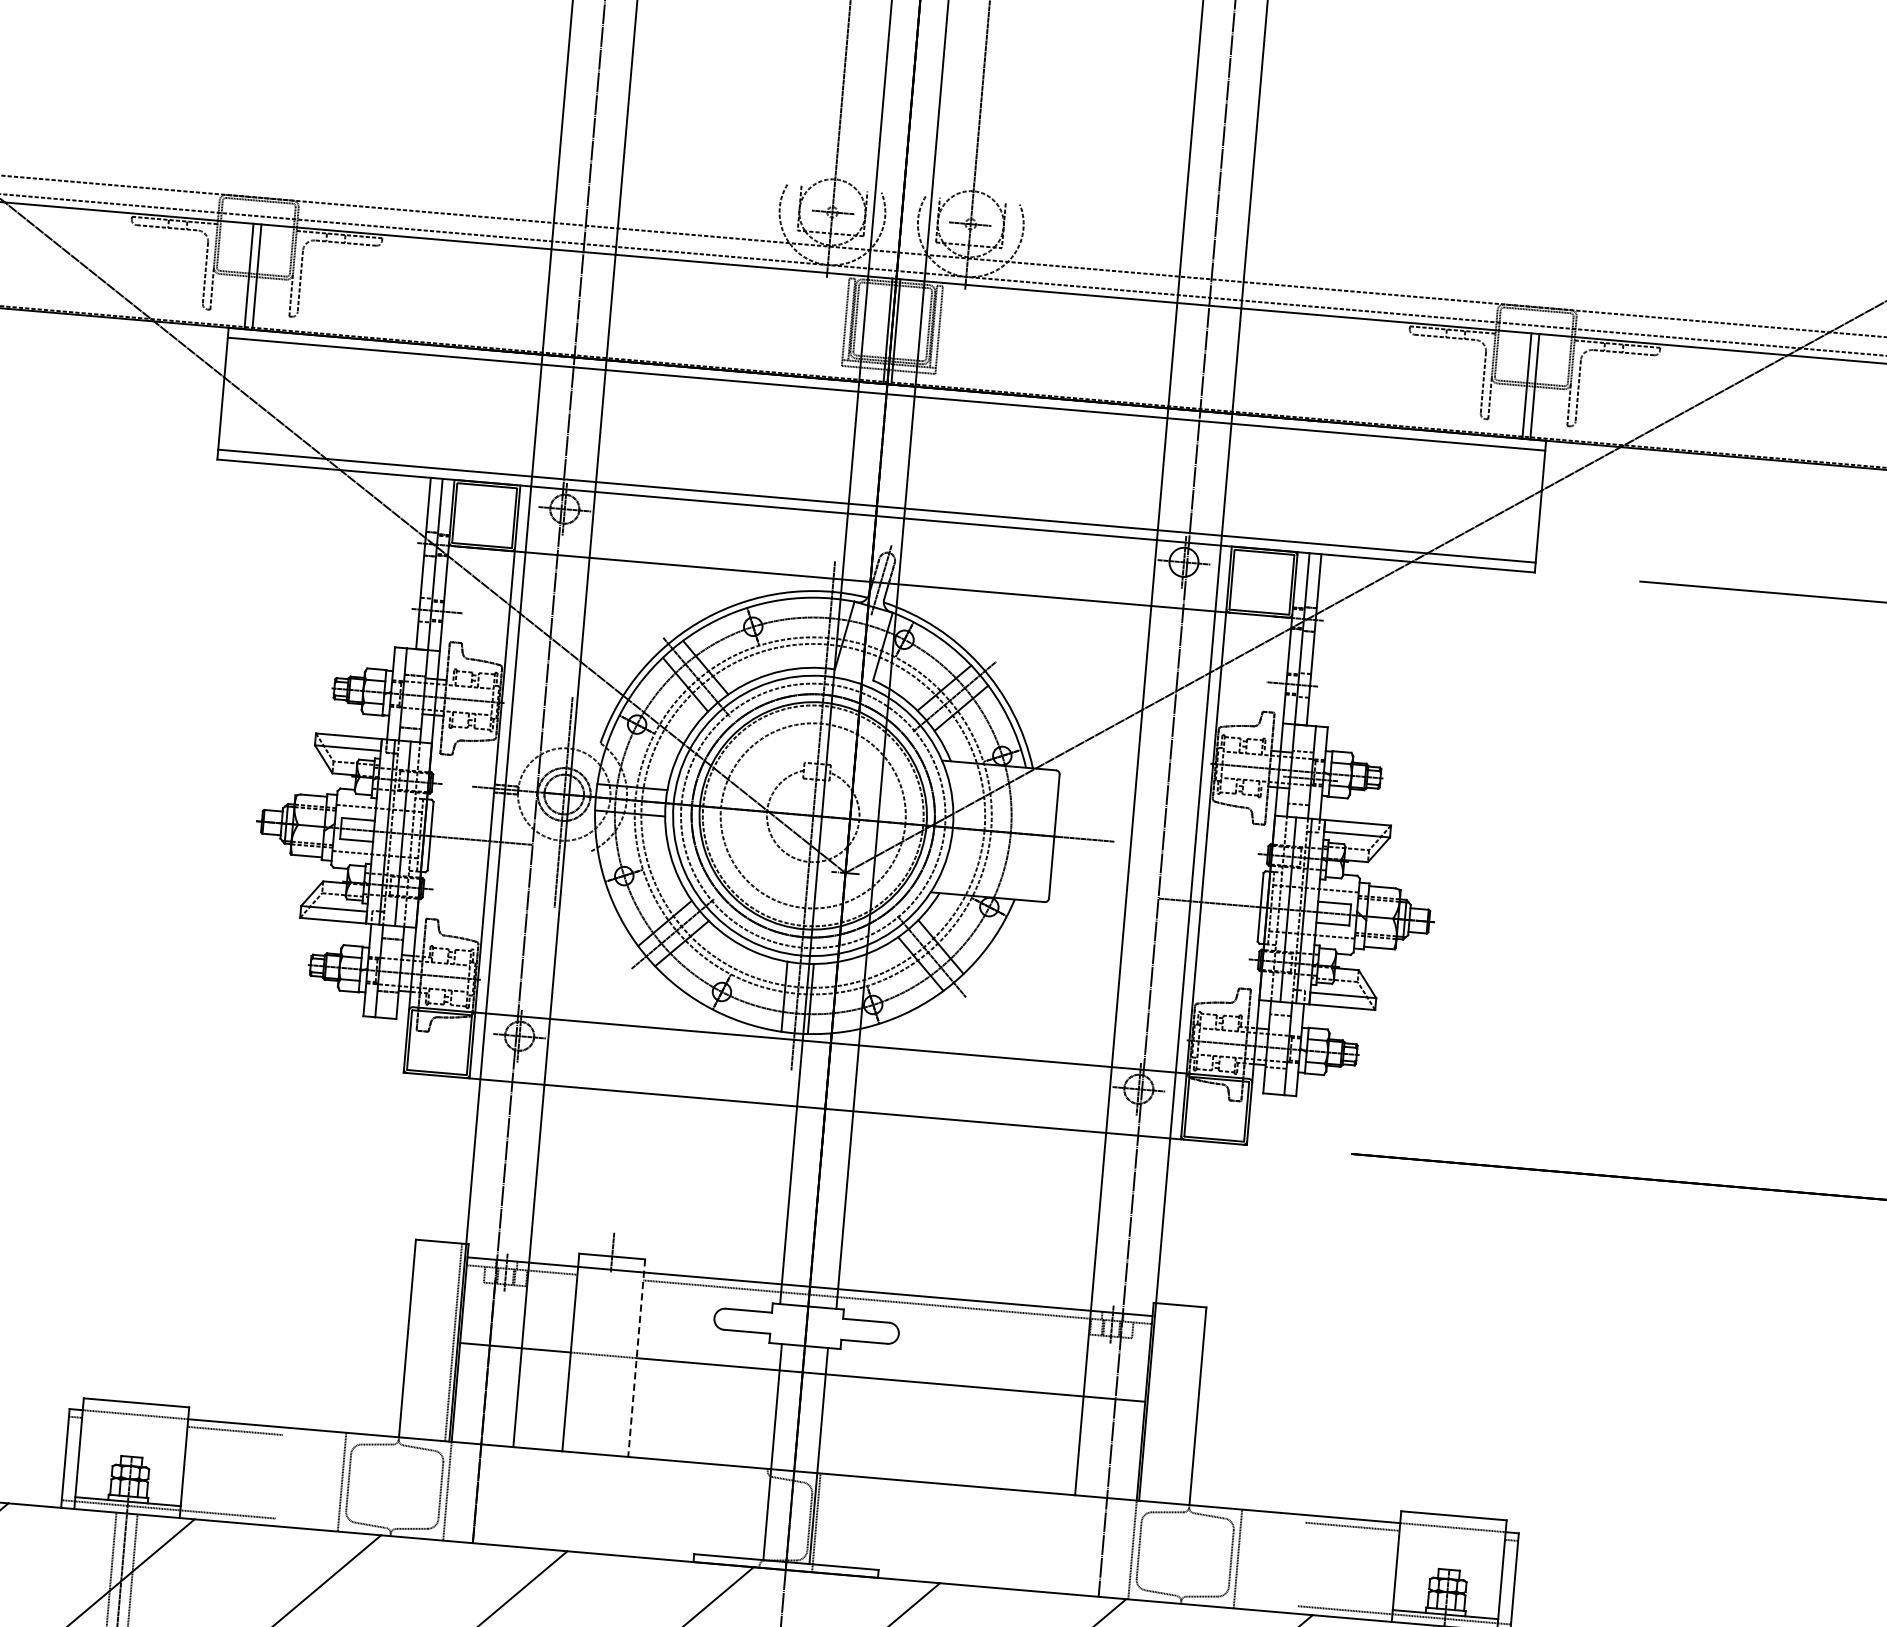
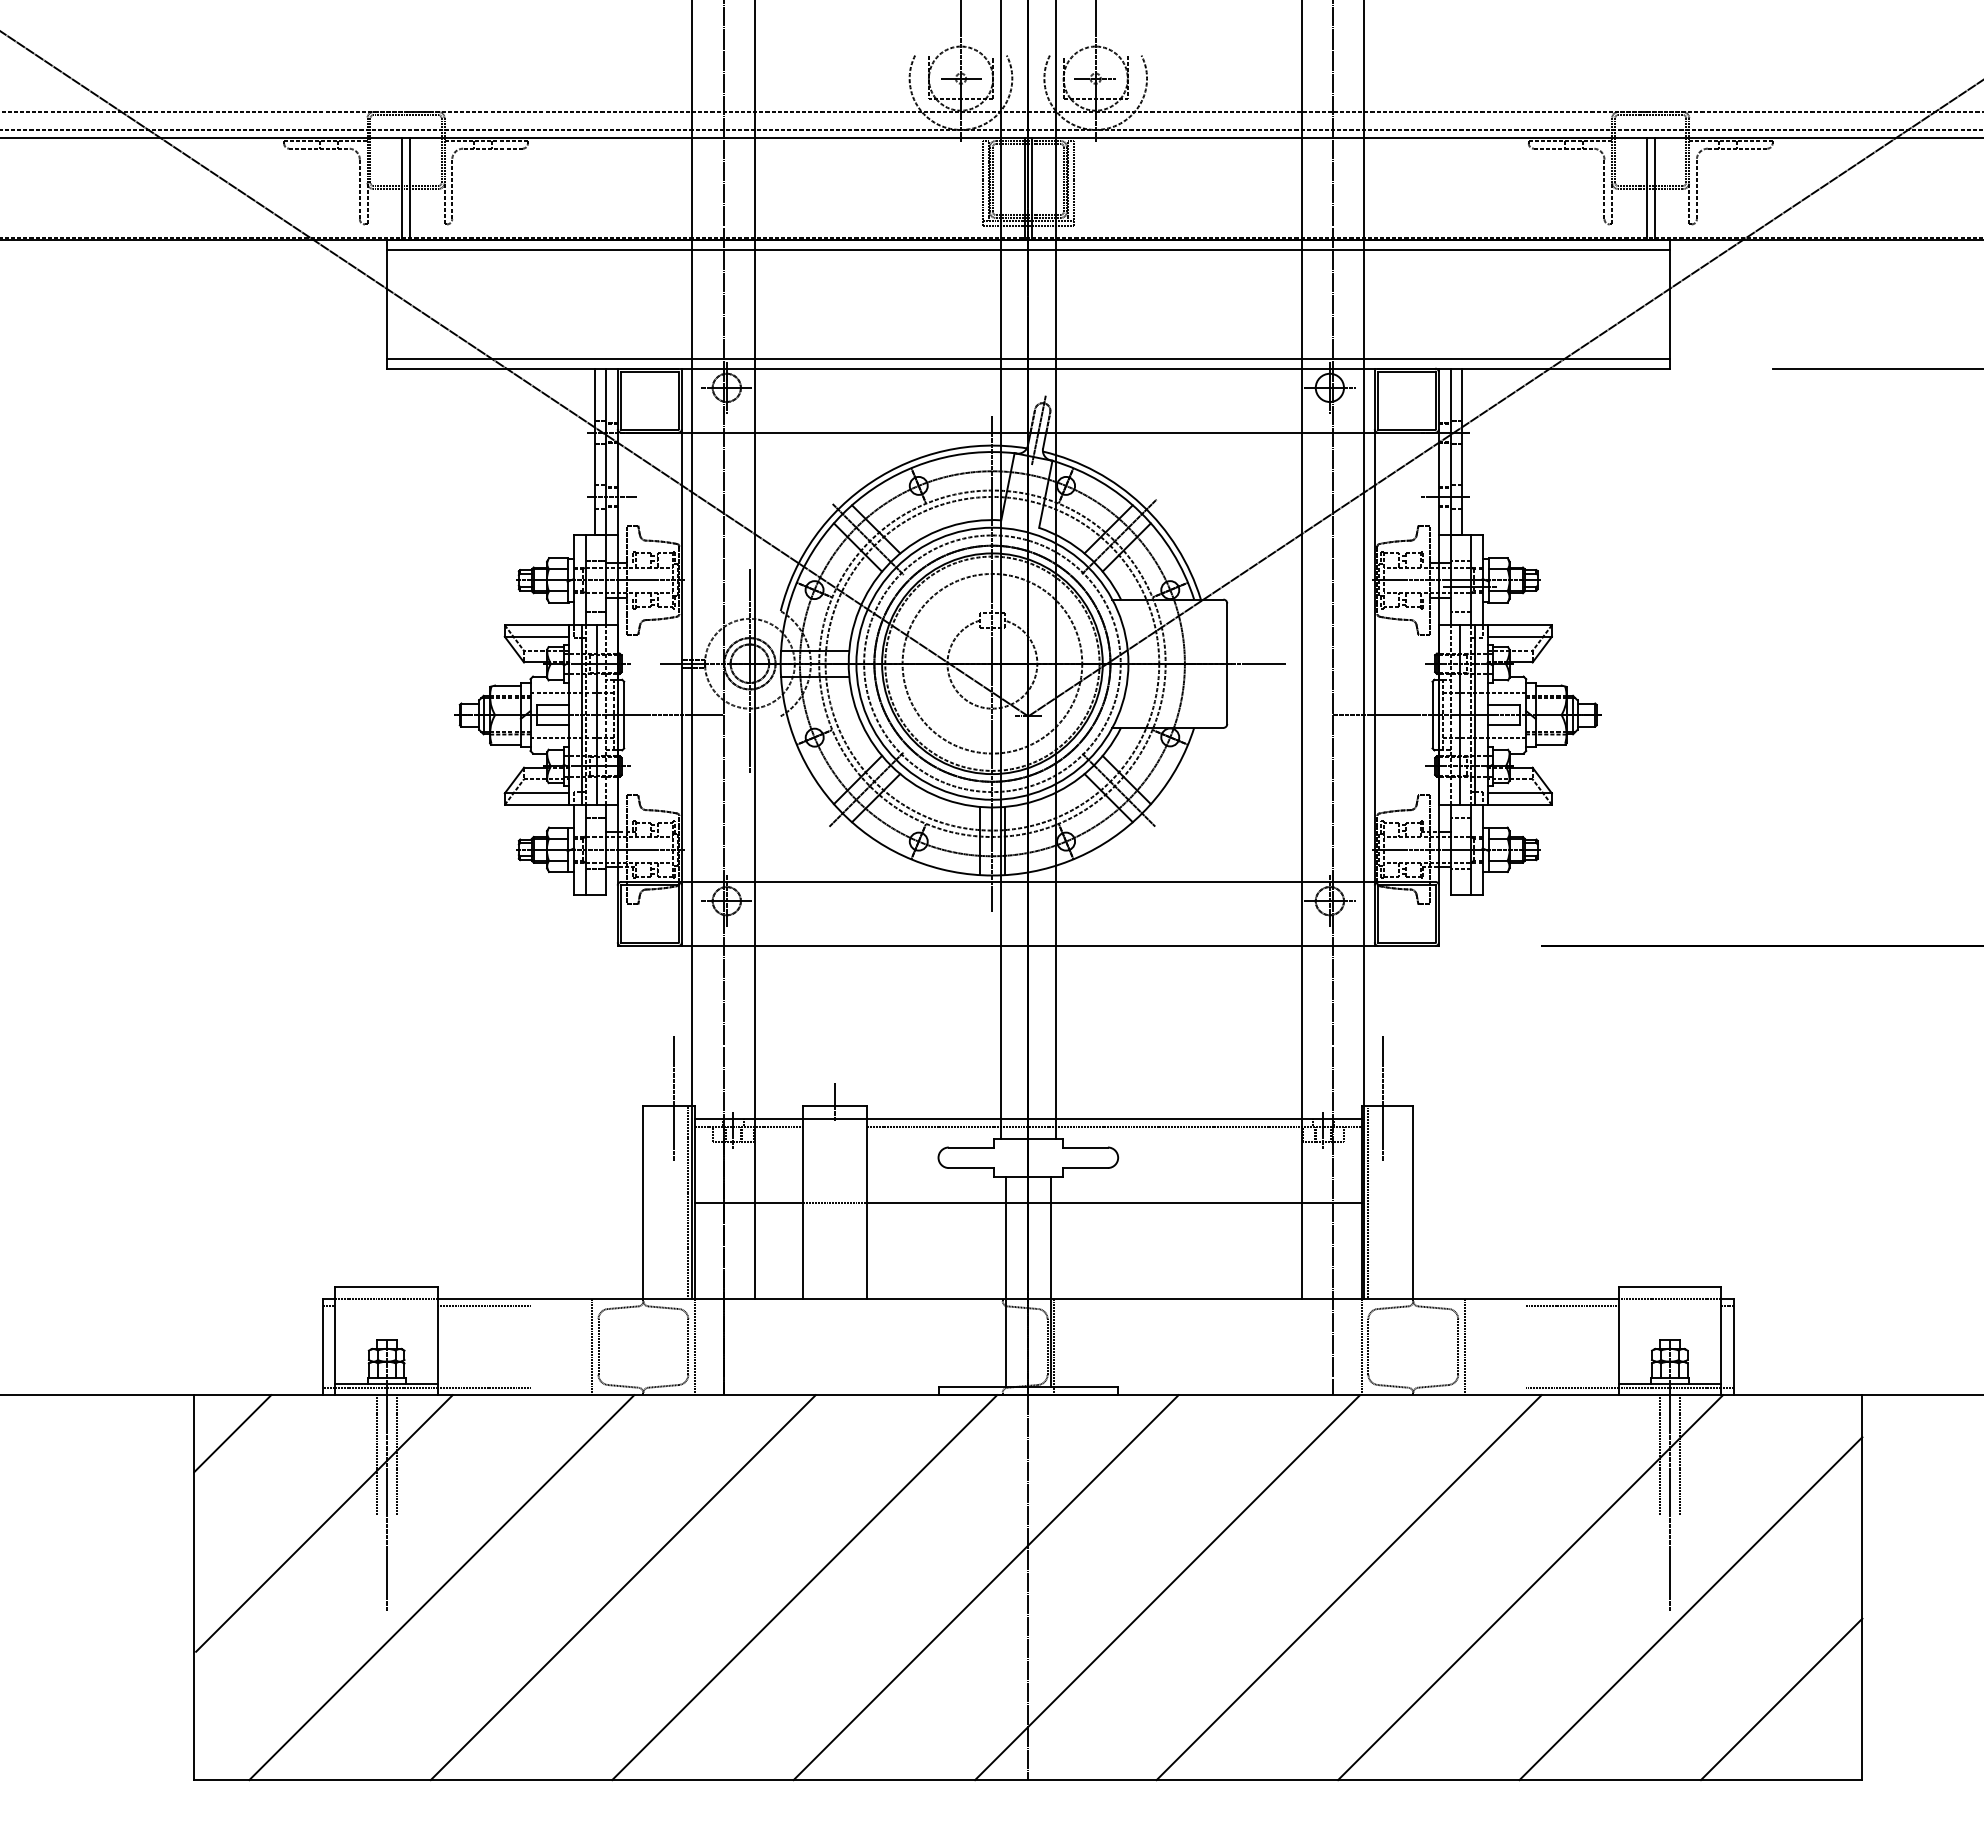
line: (448, 1234) -> (674, 1098), added
line: (1175, 1296) -> (1382, 1098), added
line: (636, 1358) -> (866, 1203), dashed -> solid
line: (1151, 1402) -> (1368, 1202), added

